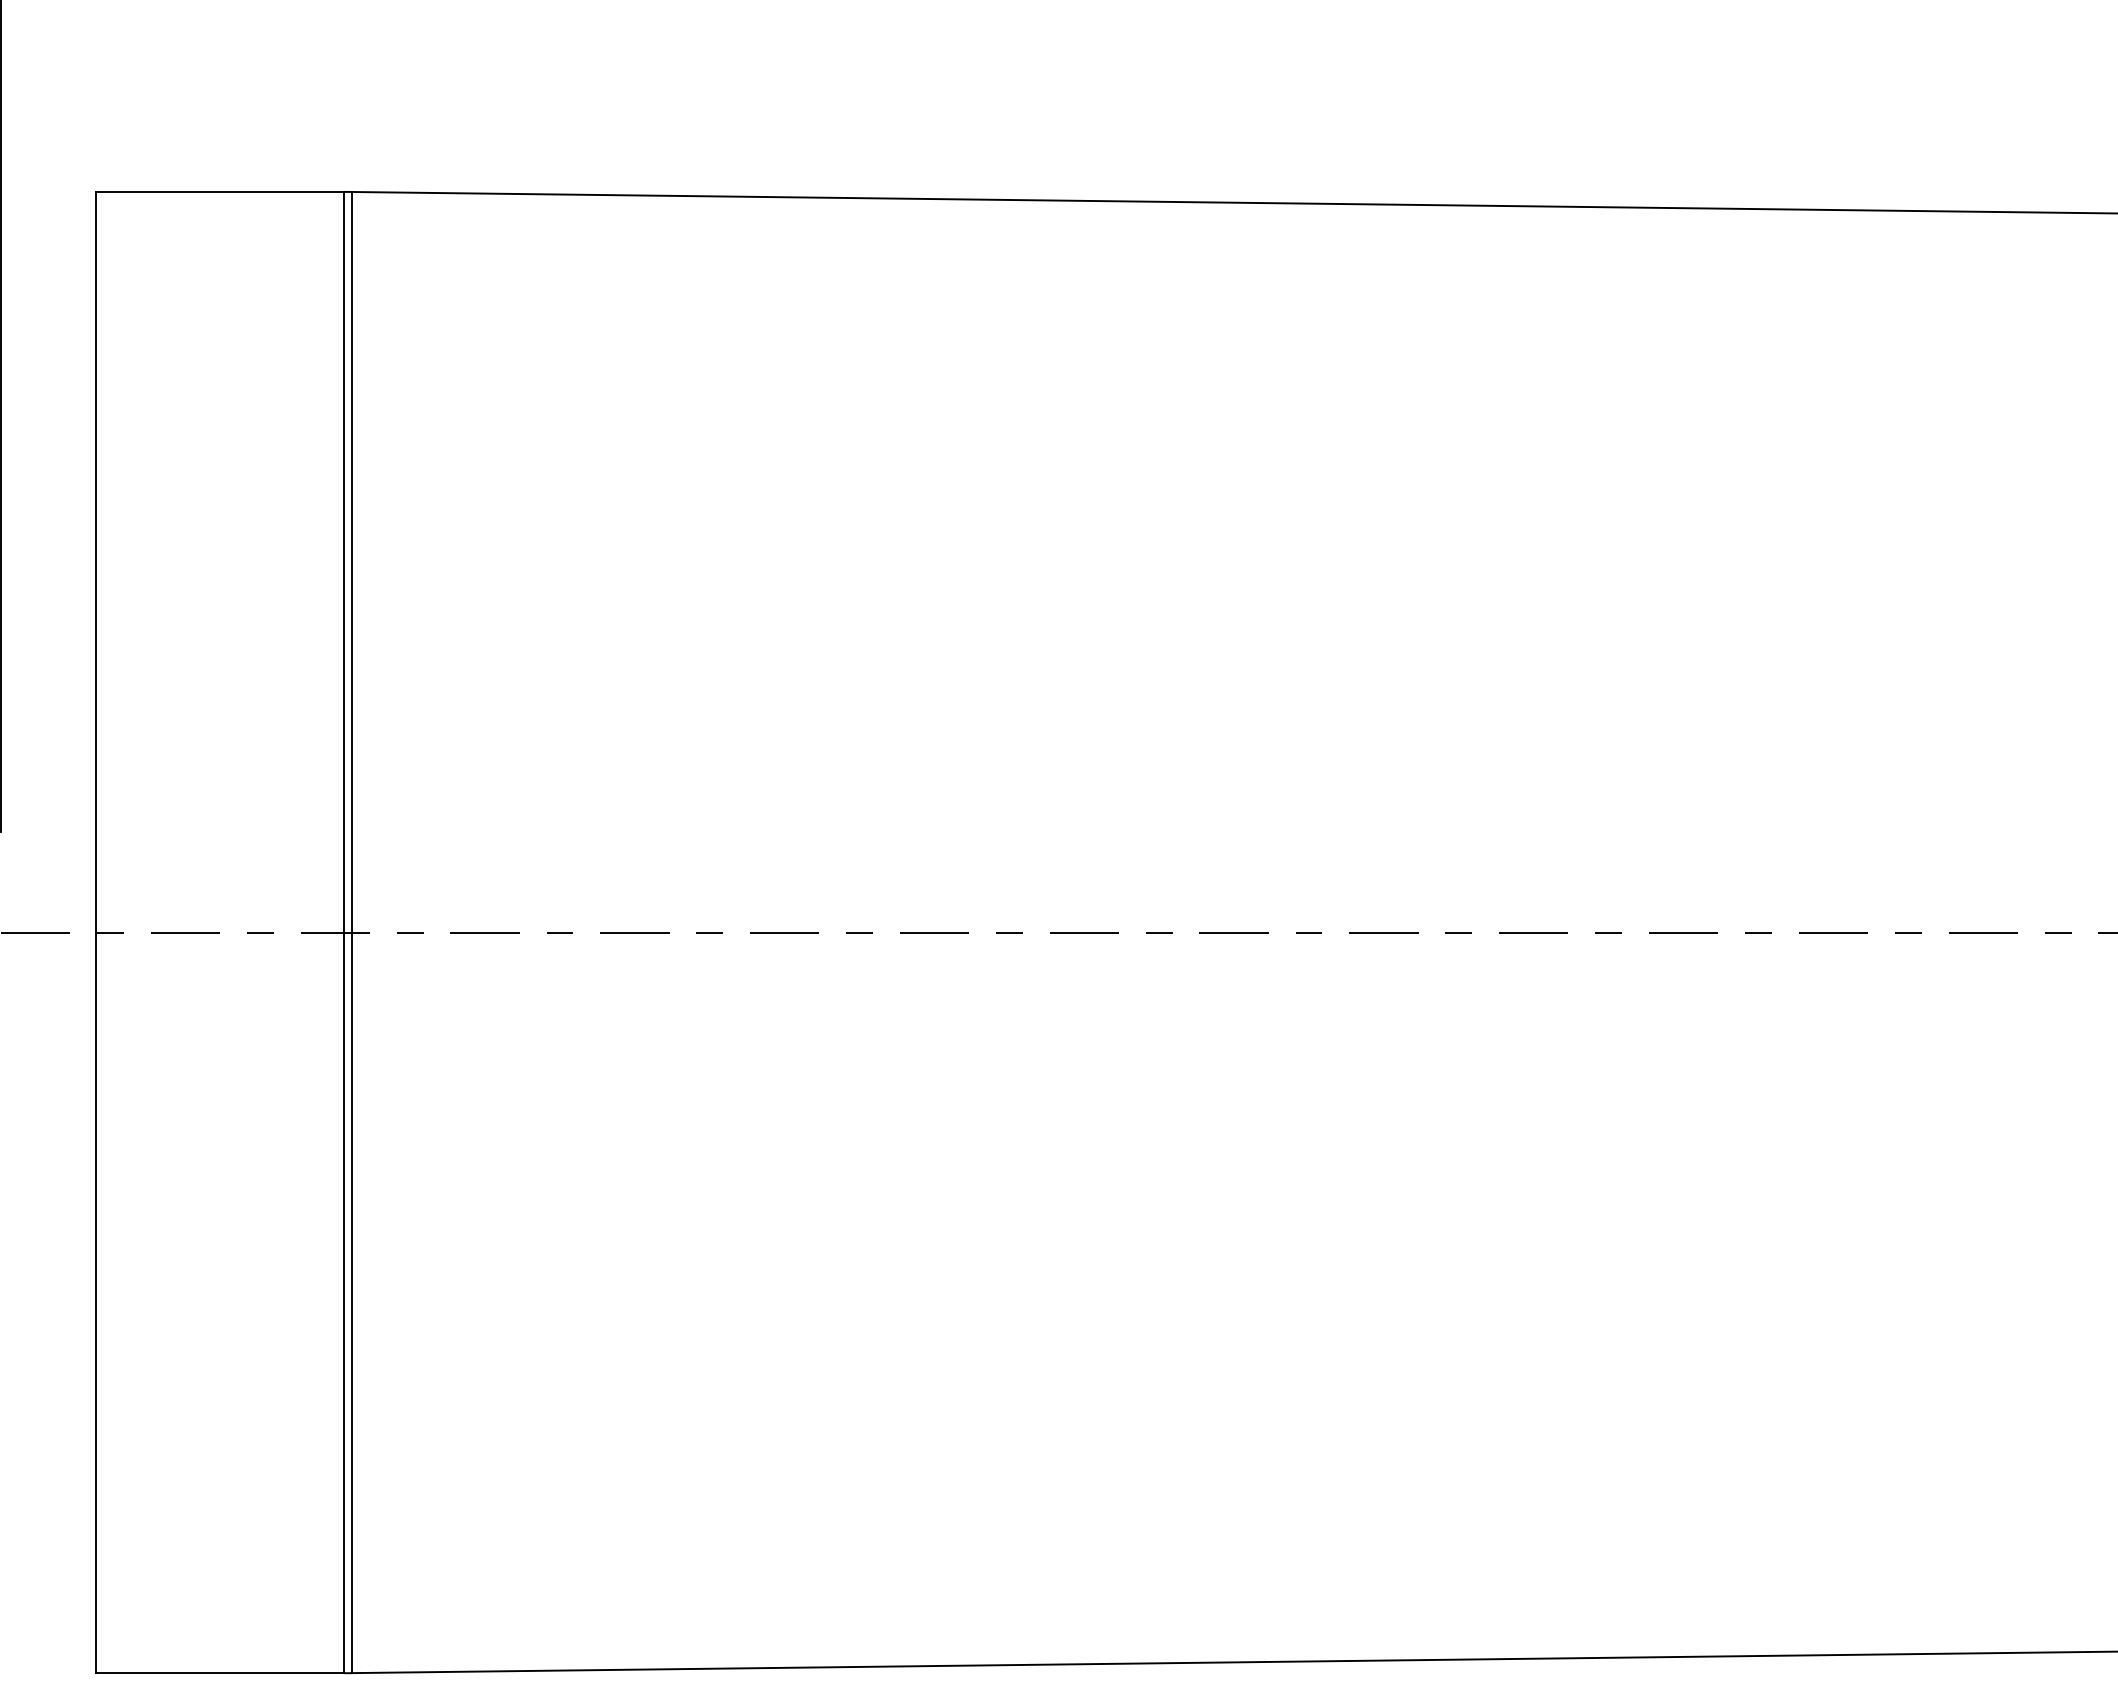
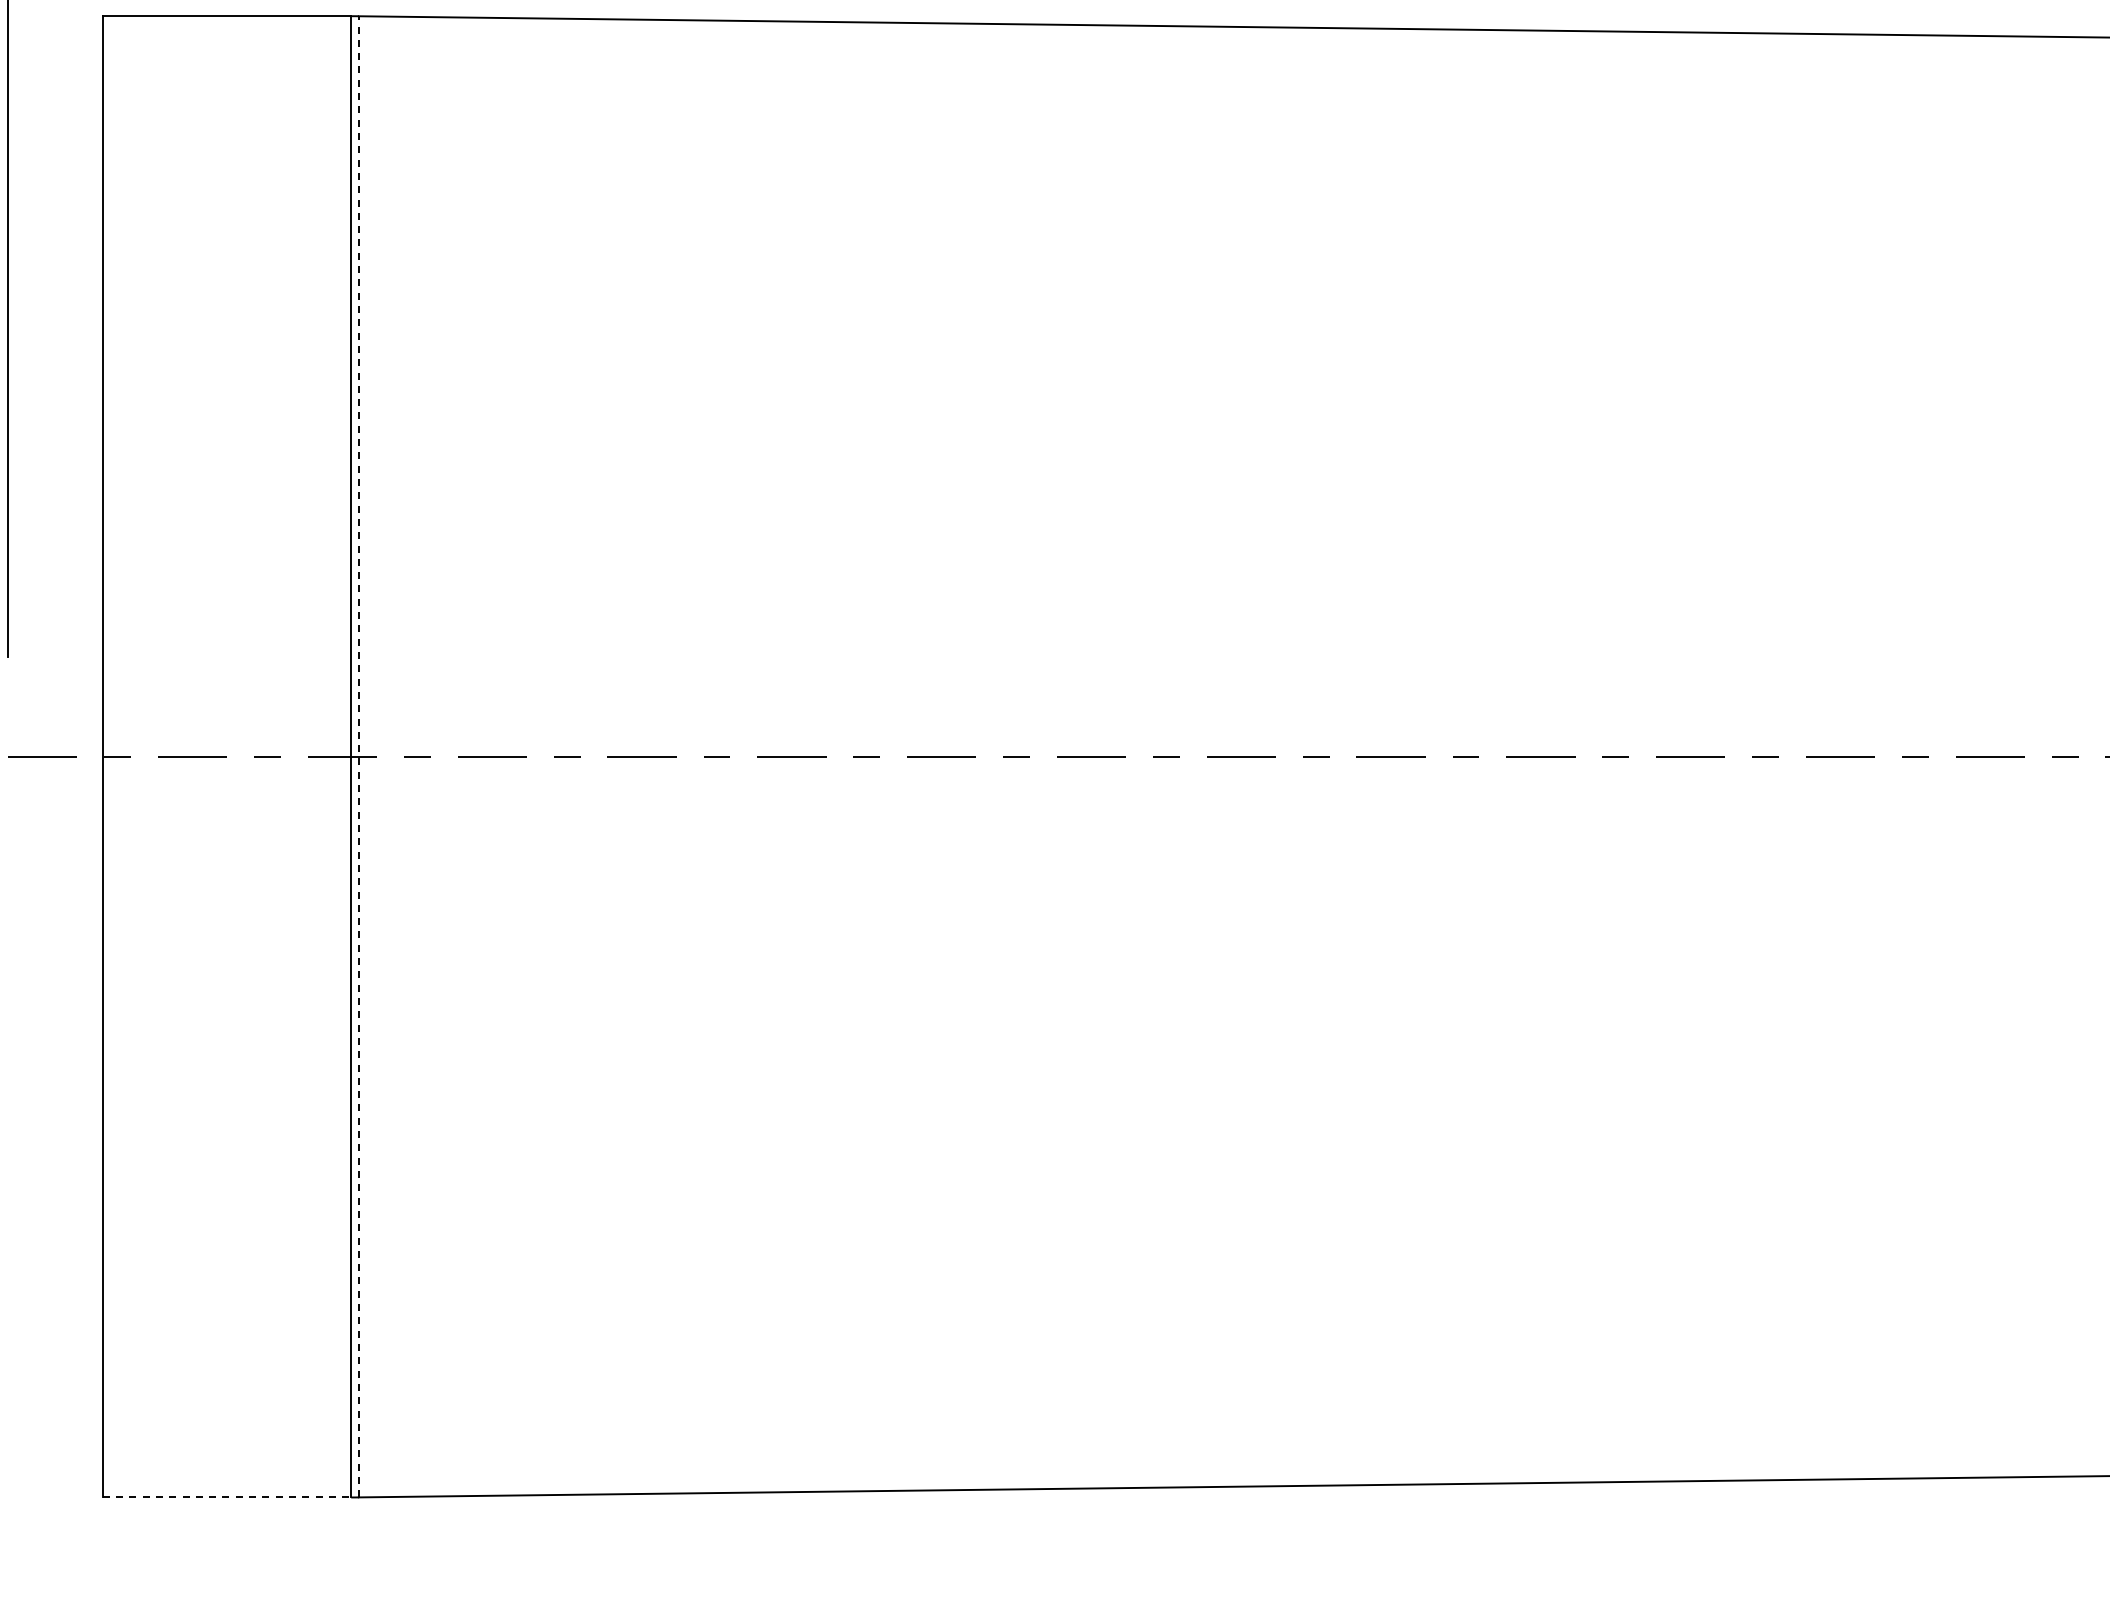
line: (351, 932) -> (358, 756), solid -> dashed
line: (220, 1673) -> (227, 1497), solid -> dashed

